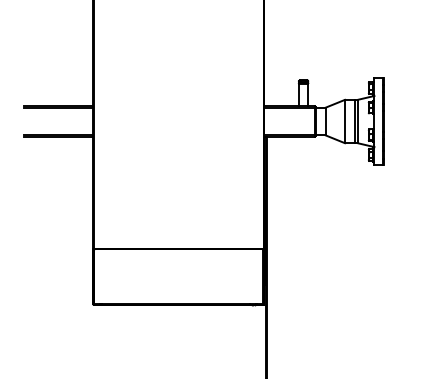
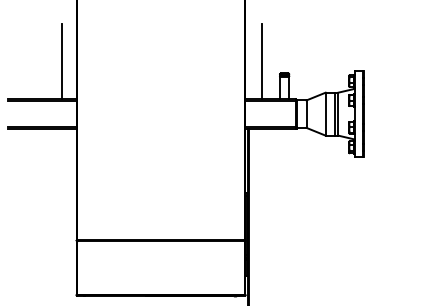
line: (78, 68) -> (61, 61), added
line: (280, 68) -> (261, 61), added

